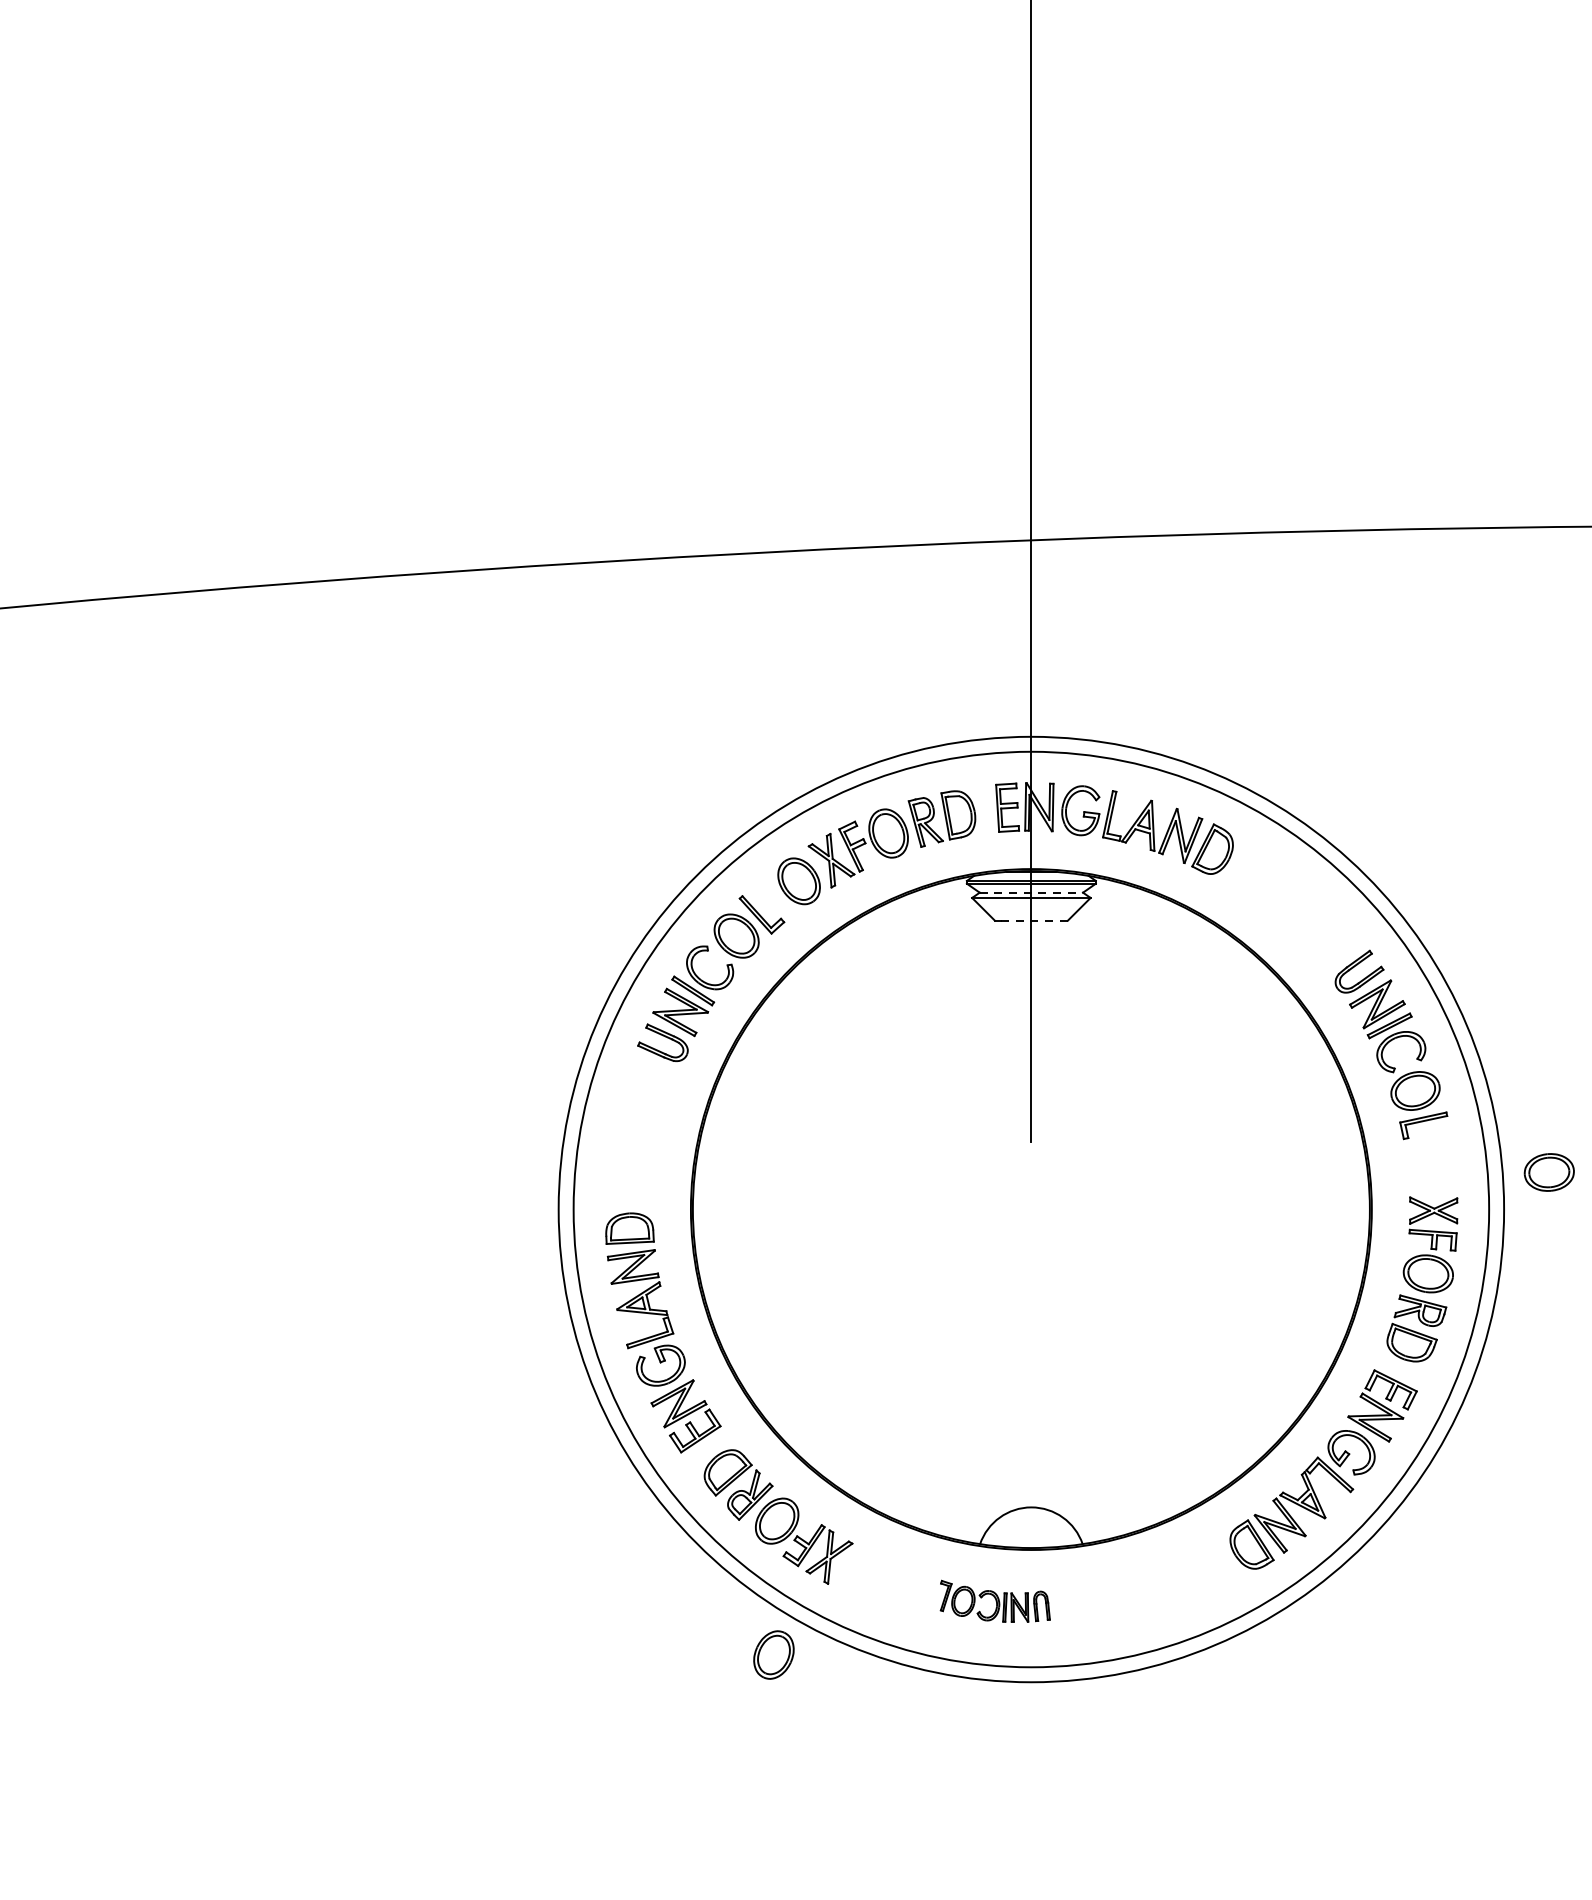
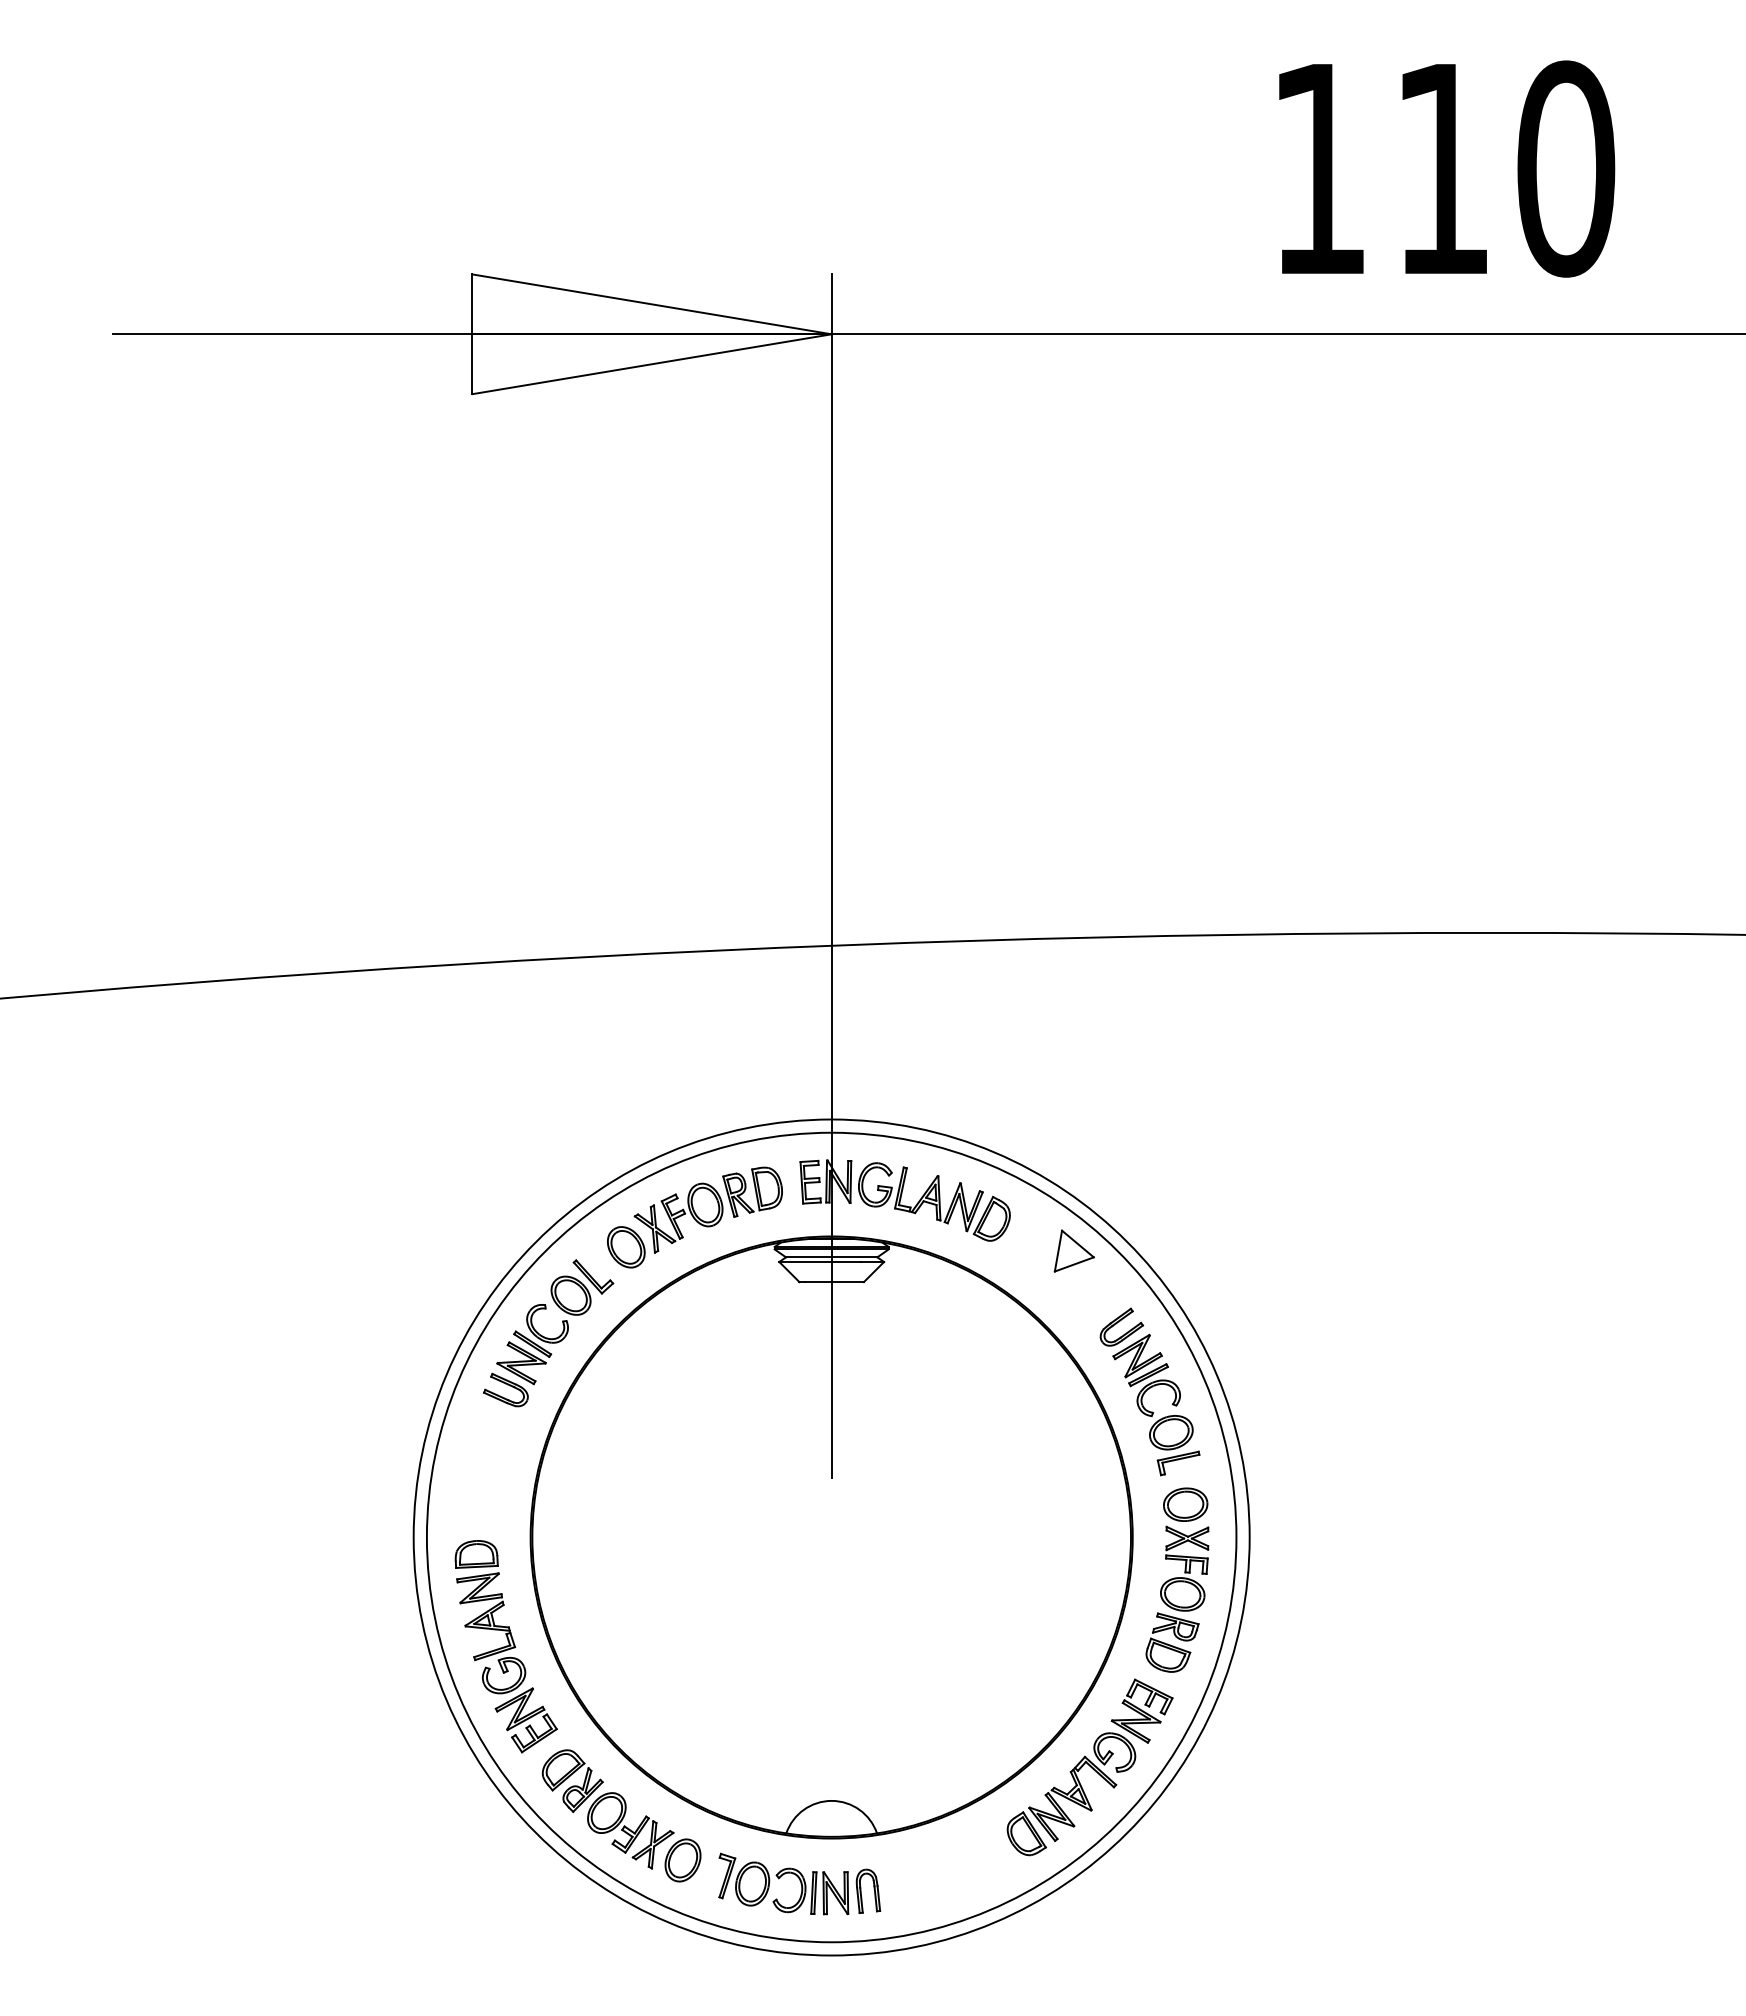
part: (1304, 884) -> (1073, 1250), added
line: (1031, 892) -> (831, 1257), dashed -> solid
line: (1034, 921) -> (834, 1282), dashed -> solid
part: (1549, 1172) -> (1185, 1504), moved
part: (994, 1600) -> (799, 1883), size x1.67
part: (773, 1655) -> (682, 1860), moved

